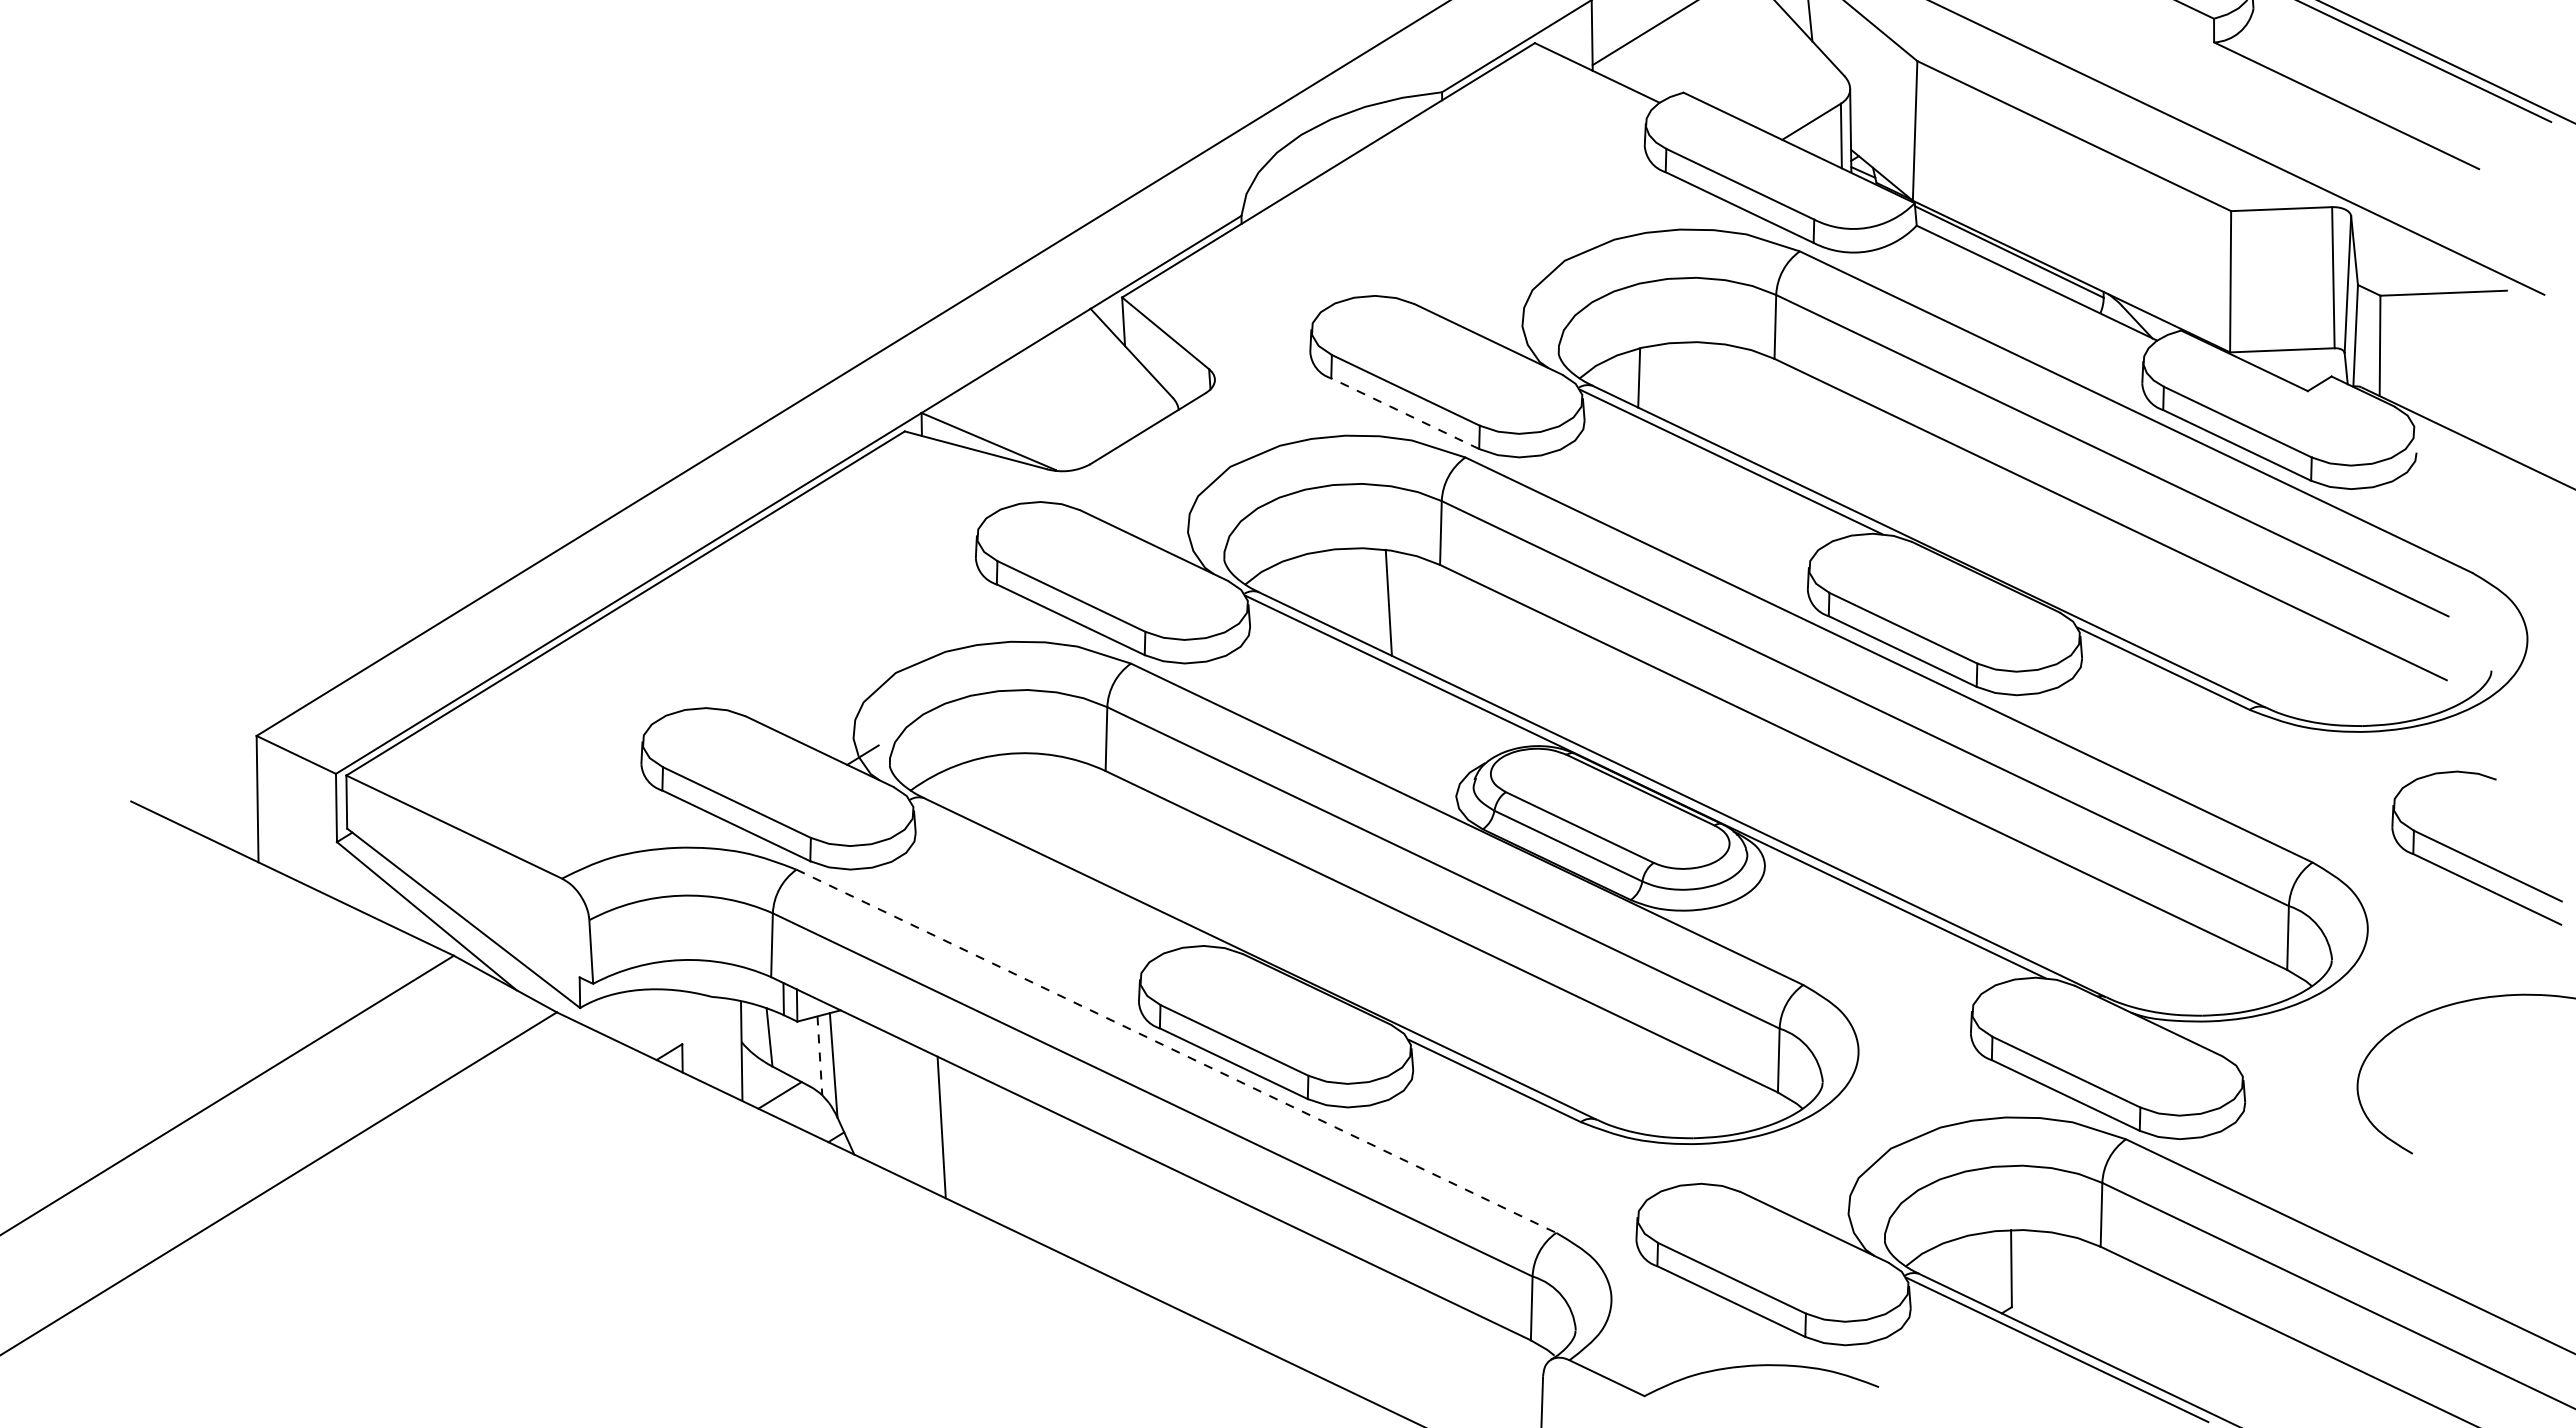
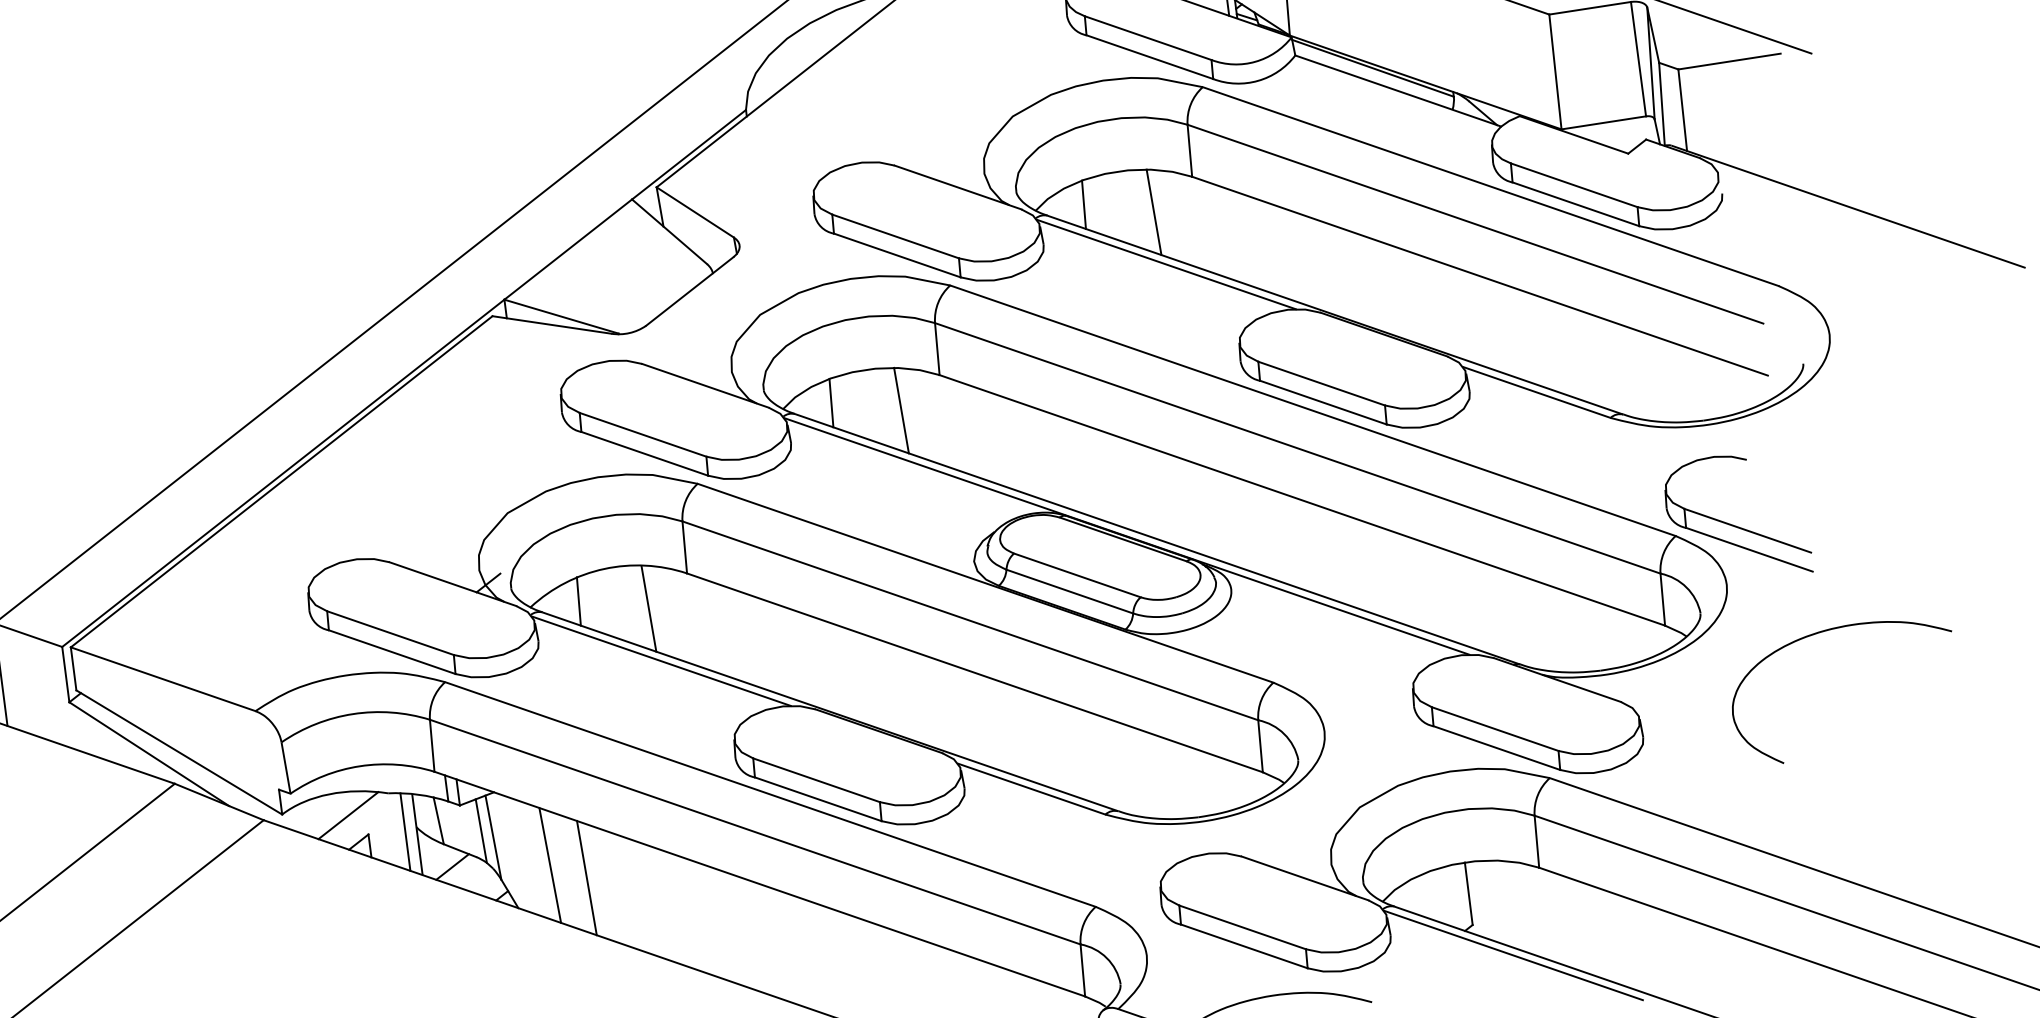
line: (1723, 396) -> (1154, 212), added
line: (1405, 413) -> (897, 255), dashed -> solid
line: (1304, 583) -> (831, 402), added
line: (970, 789) -> (579, 600), added
line: (1054, 808) -> (648, 608), added
part: (2472, 857) -> (1734, 525), moved
line: (1062, 874) -> (661, 661), added
line: (660, 1018) -> (348, 815), added
line: (727, 1046) -> (405, 832), added
line: (1176, 1051) -> (770, 794), dashed -> solid
line: (819, 1056) -> (481, 831), dashed -> solid
line: (898, 1106) -> (549, 865), added

